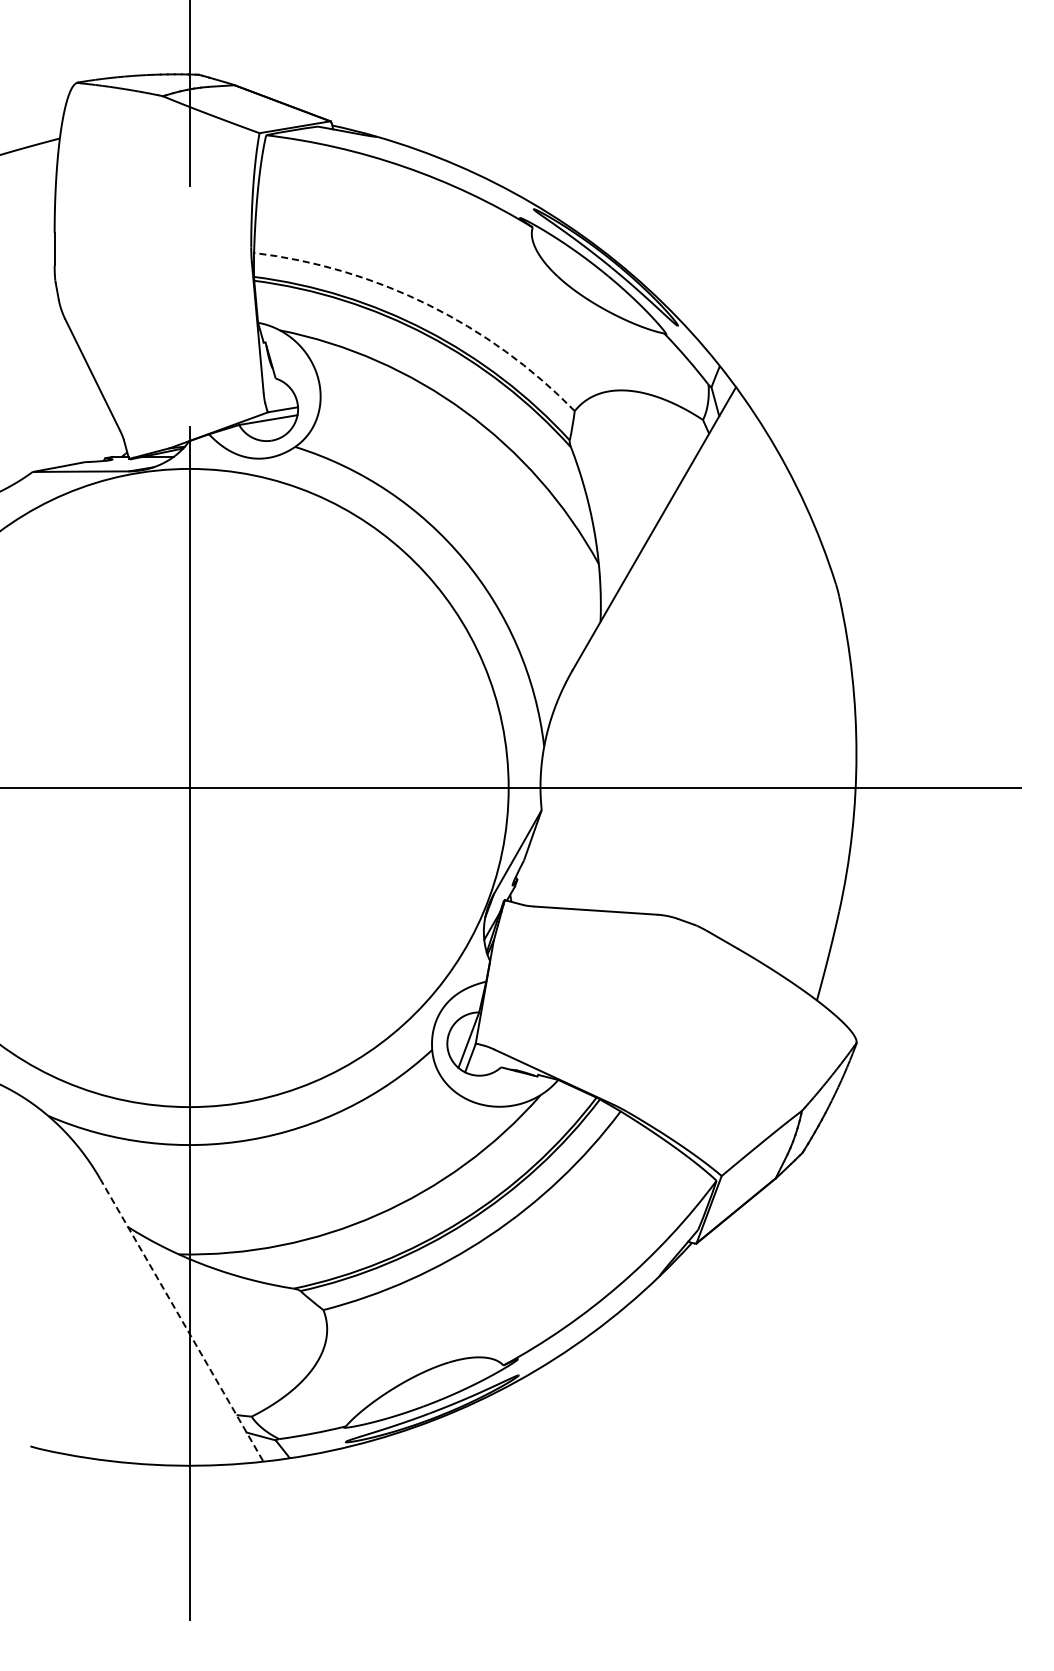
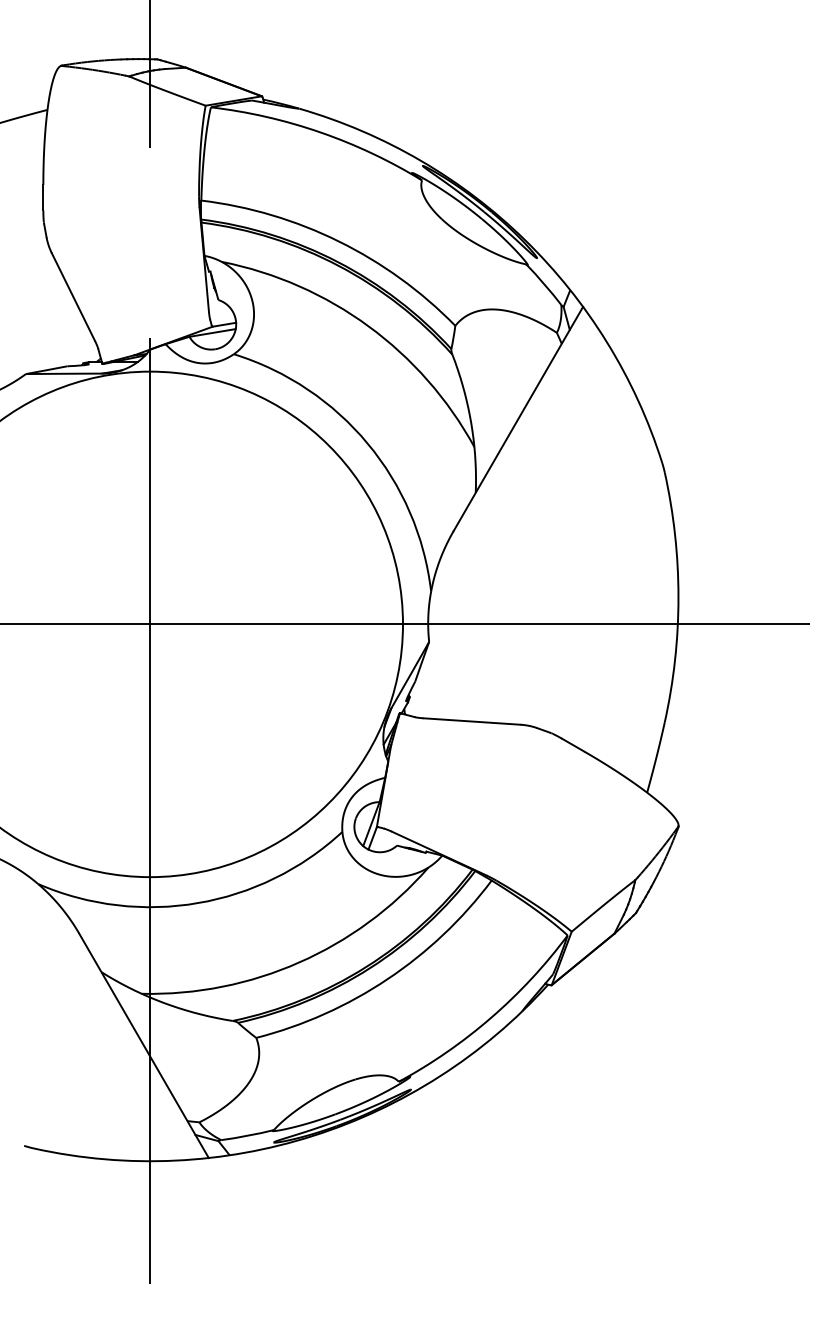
arc: (427, 304) -> (338, 241), dashed -> solid
line: (182, 1320) -> (144, 1046), dashed -> solid

